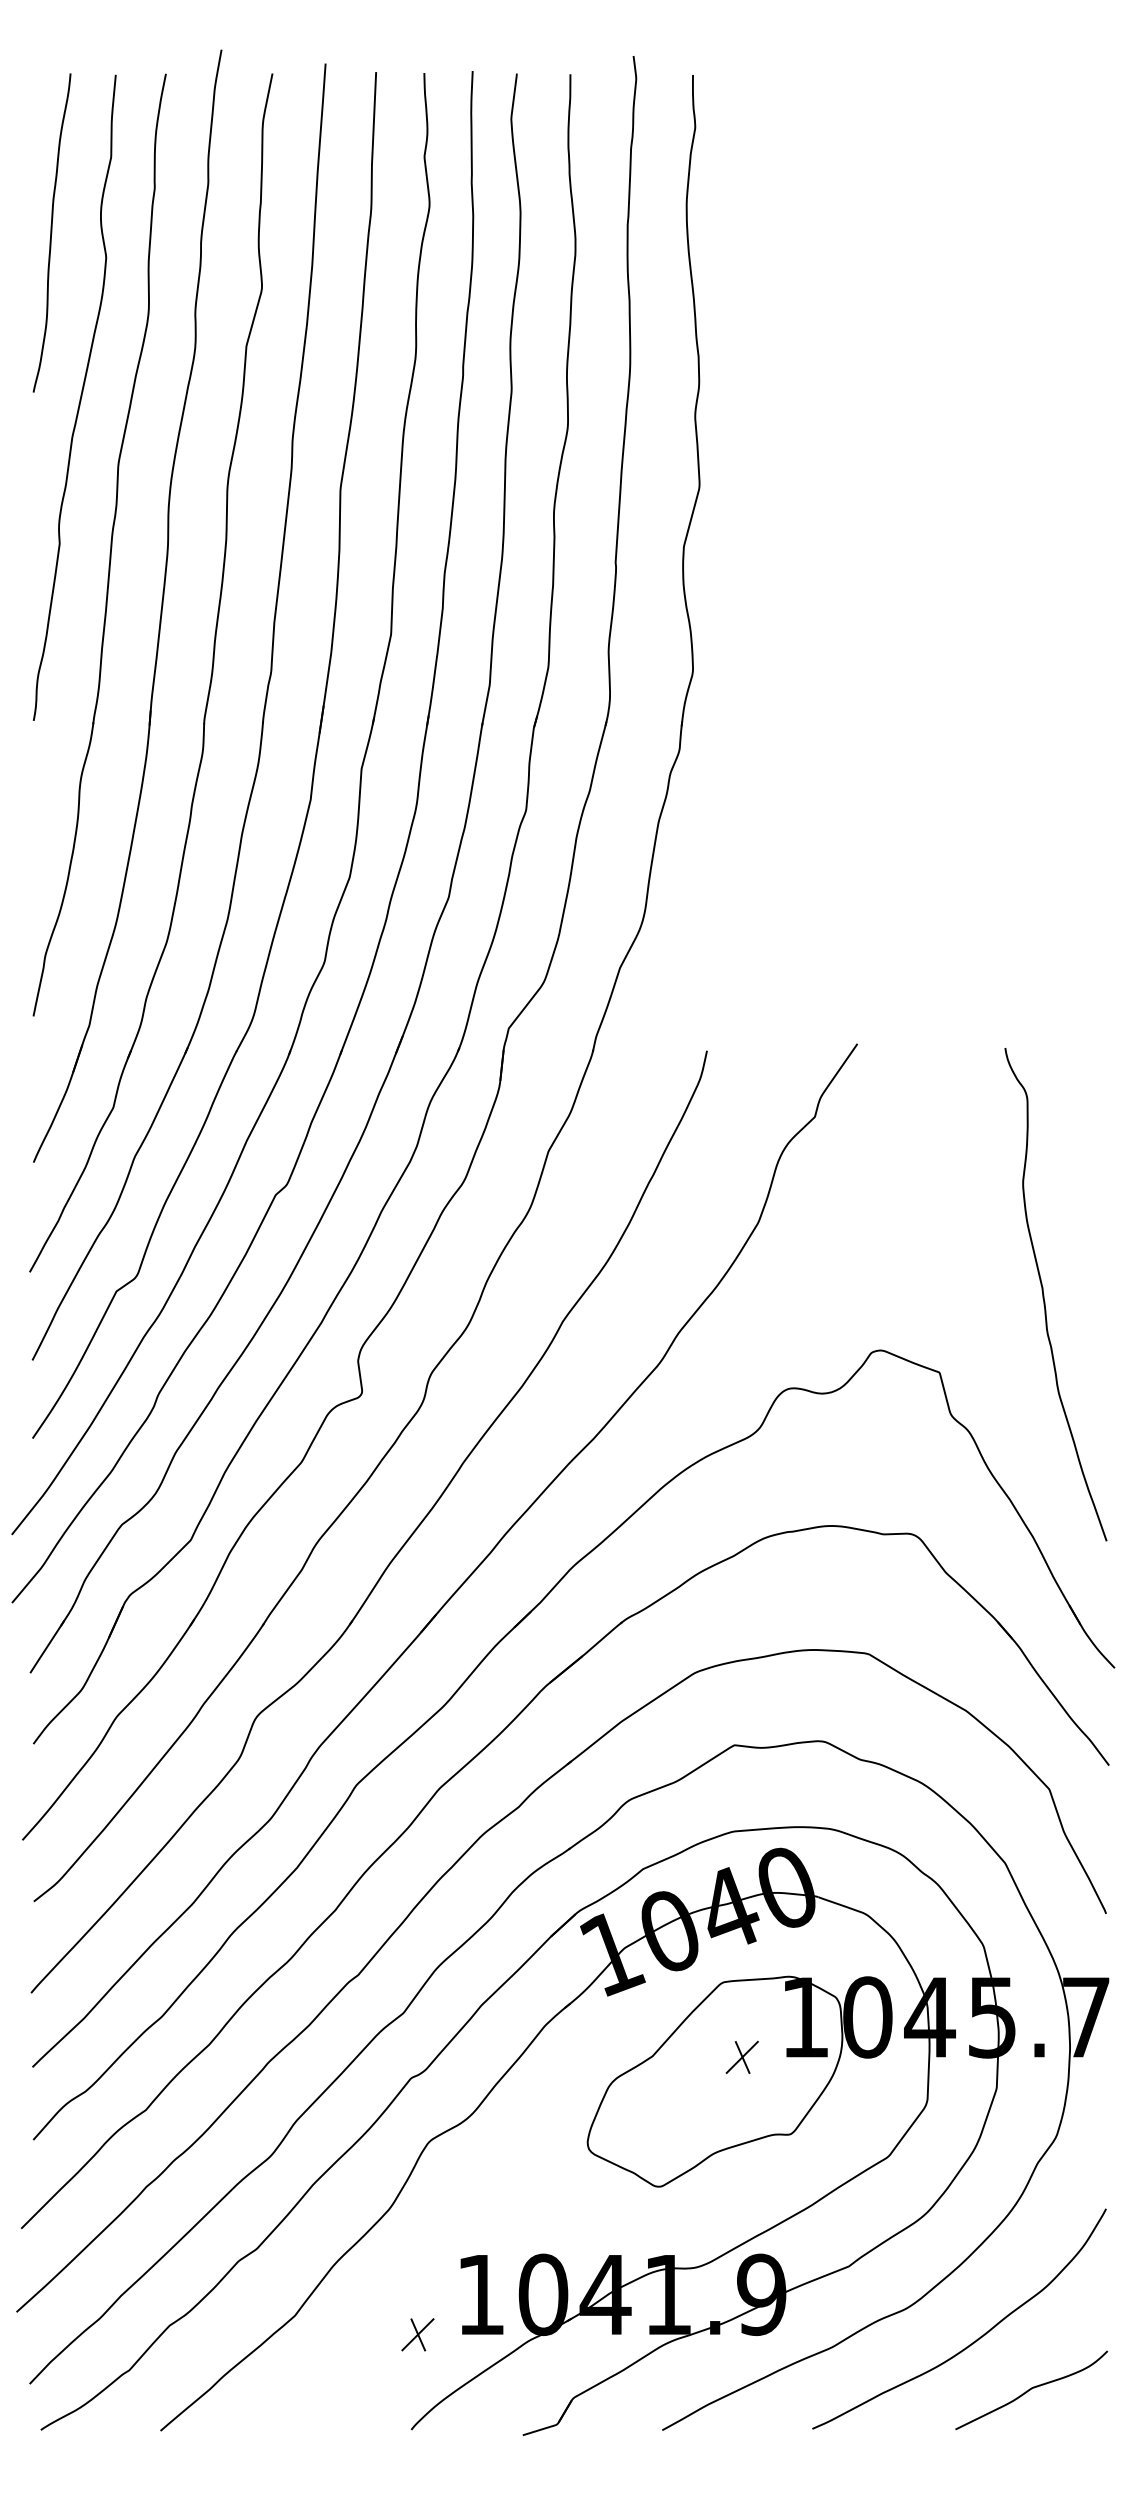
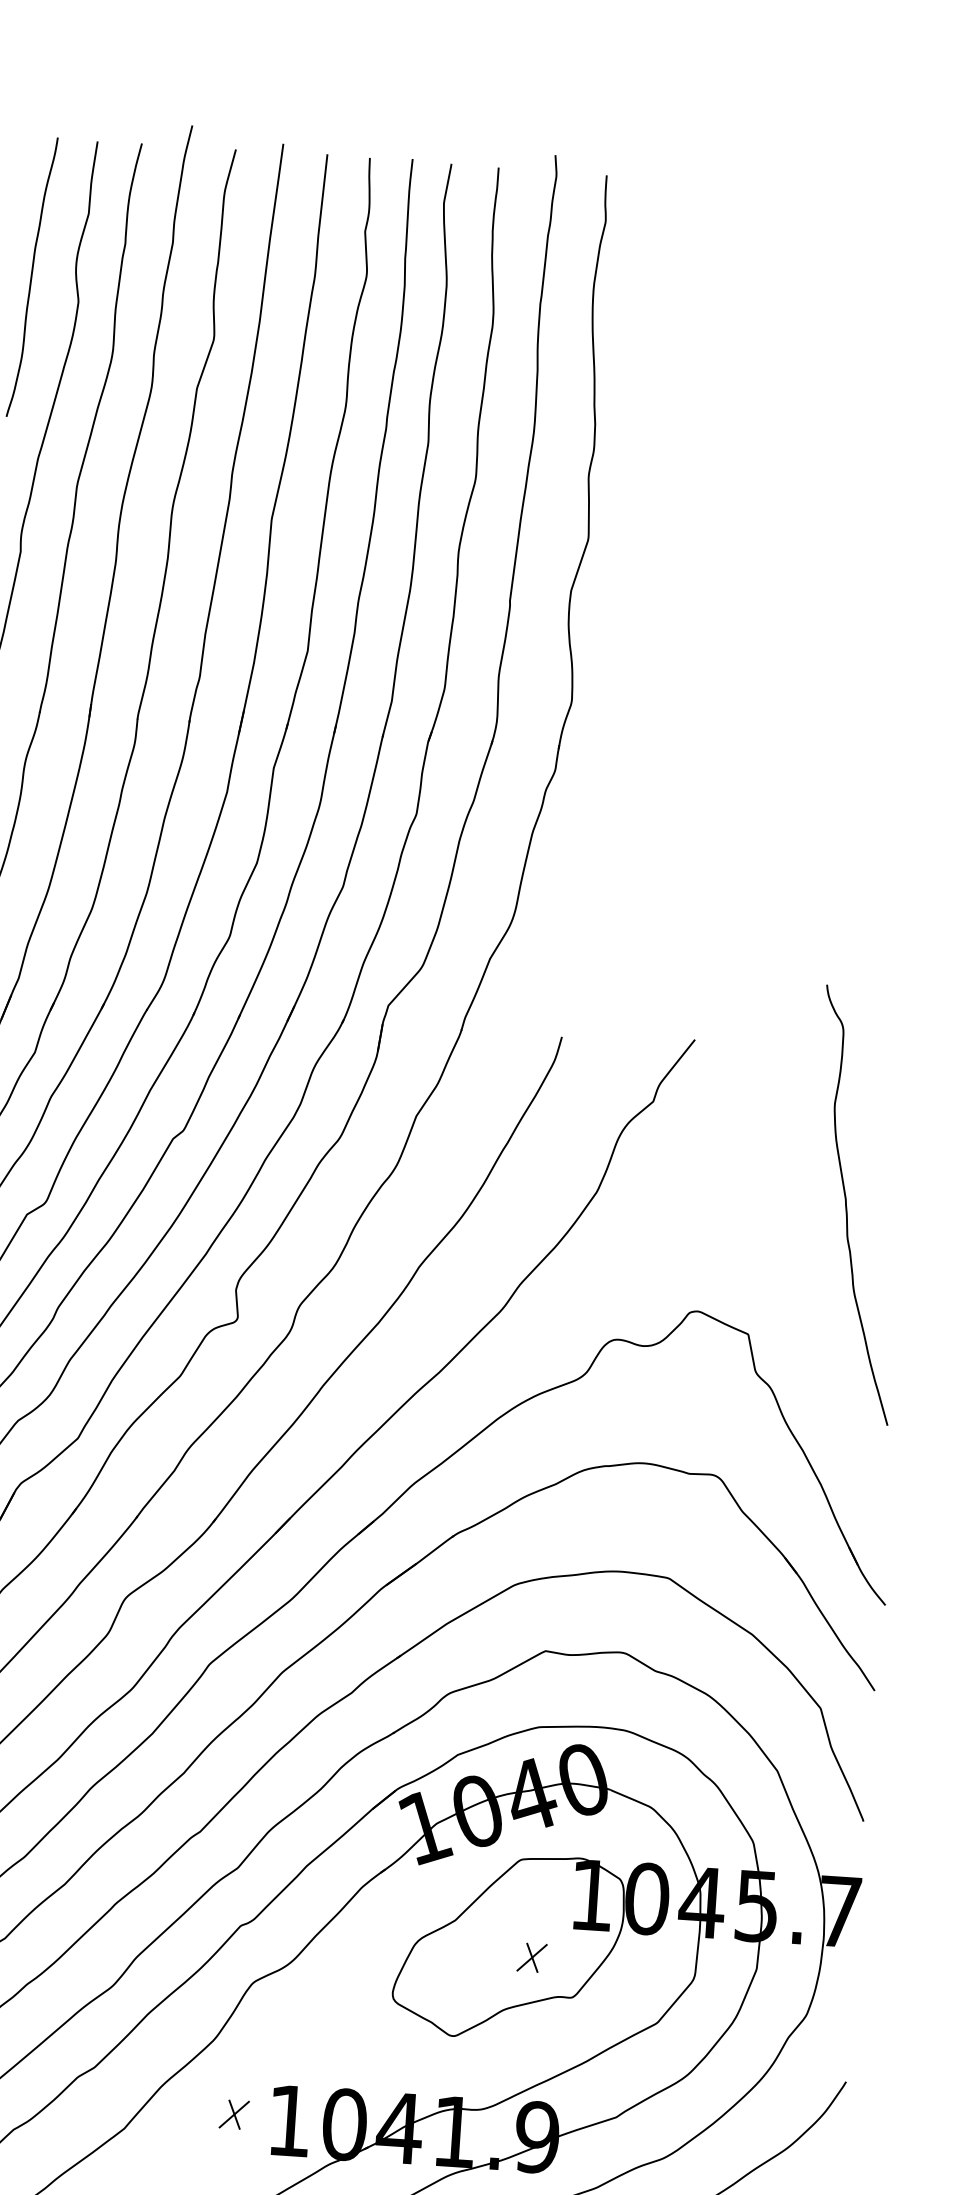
curve: (1044, 1294) -> (847, 1204), moved
part: (741, 2056) -> (531, 1956), moved
part: (417, 2334) -> (233, 2114), moved

